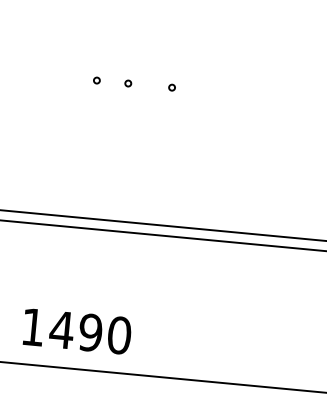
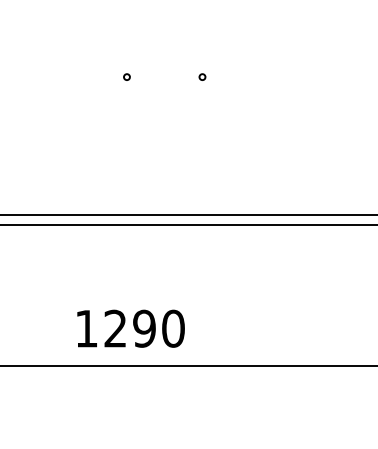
circle: (128, 82) -> (158, 76), removed
text: (61, 329) -> (115, 328), 1490 -> 1290

